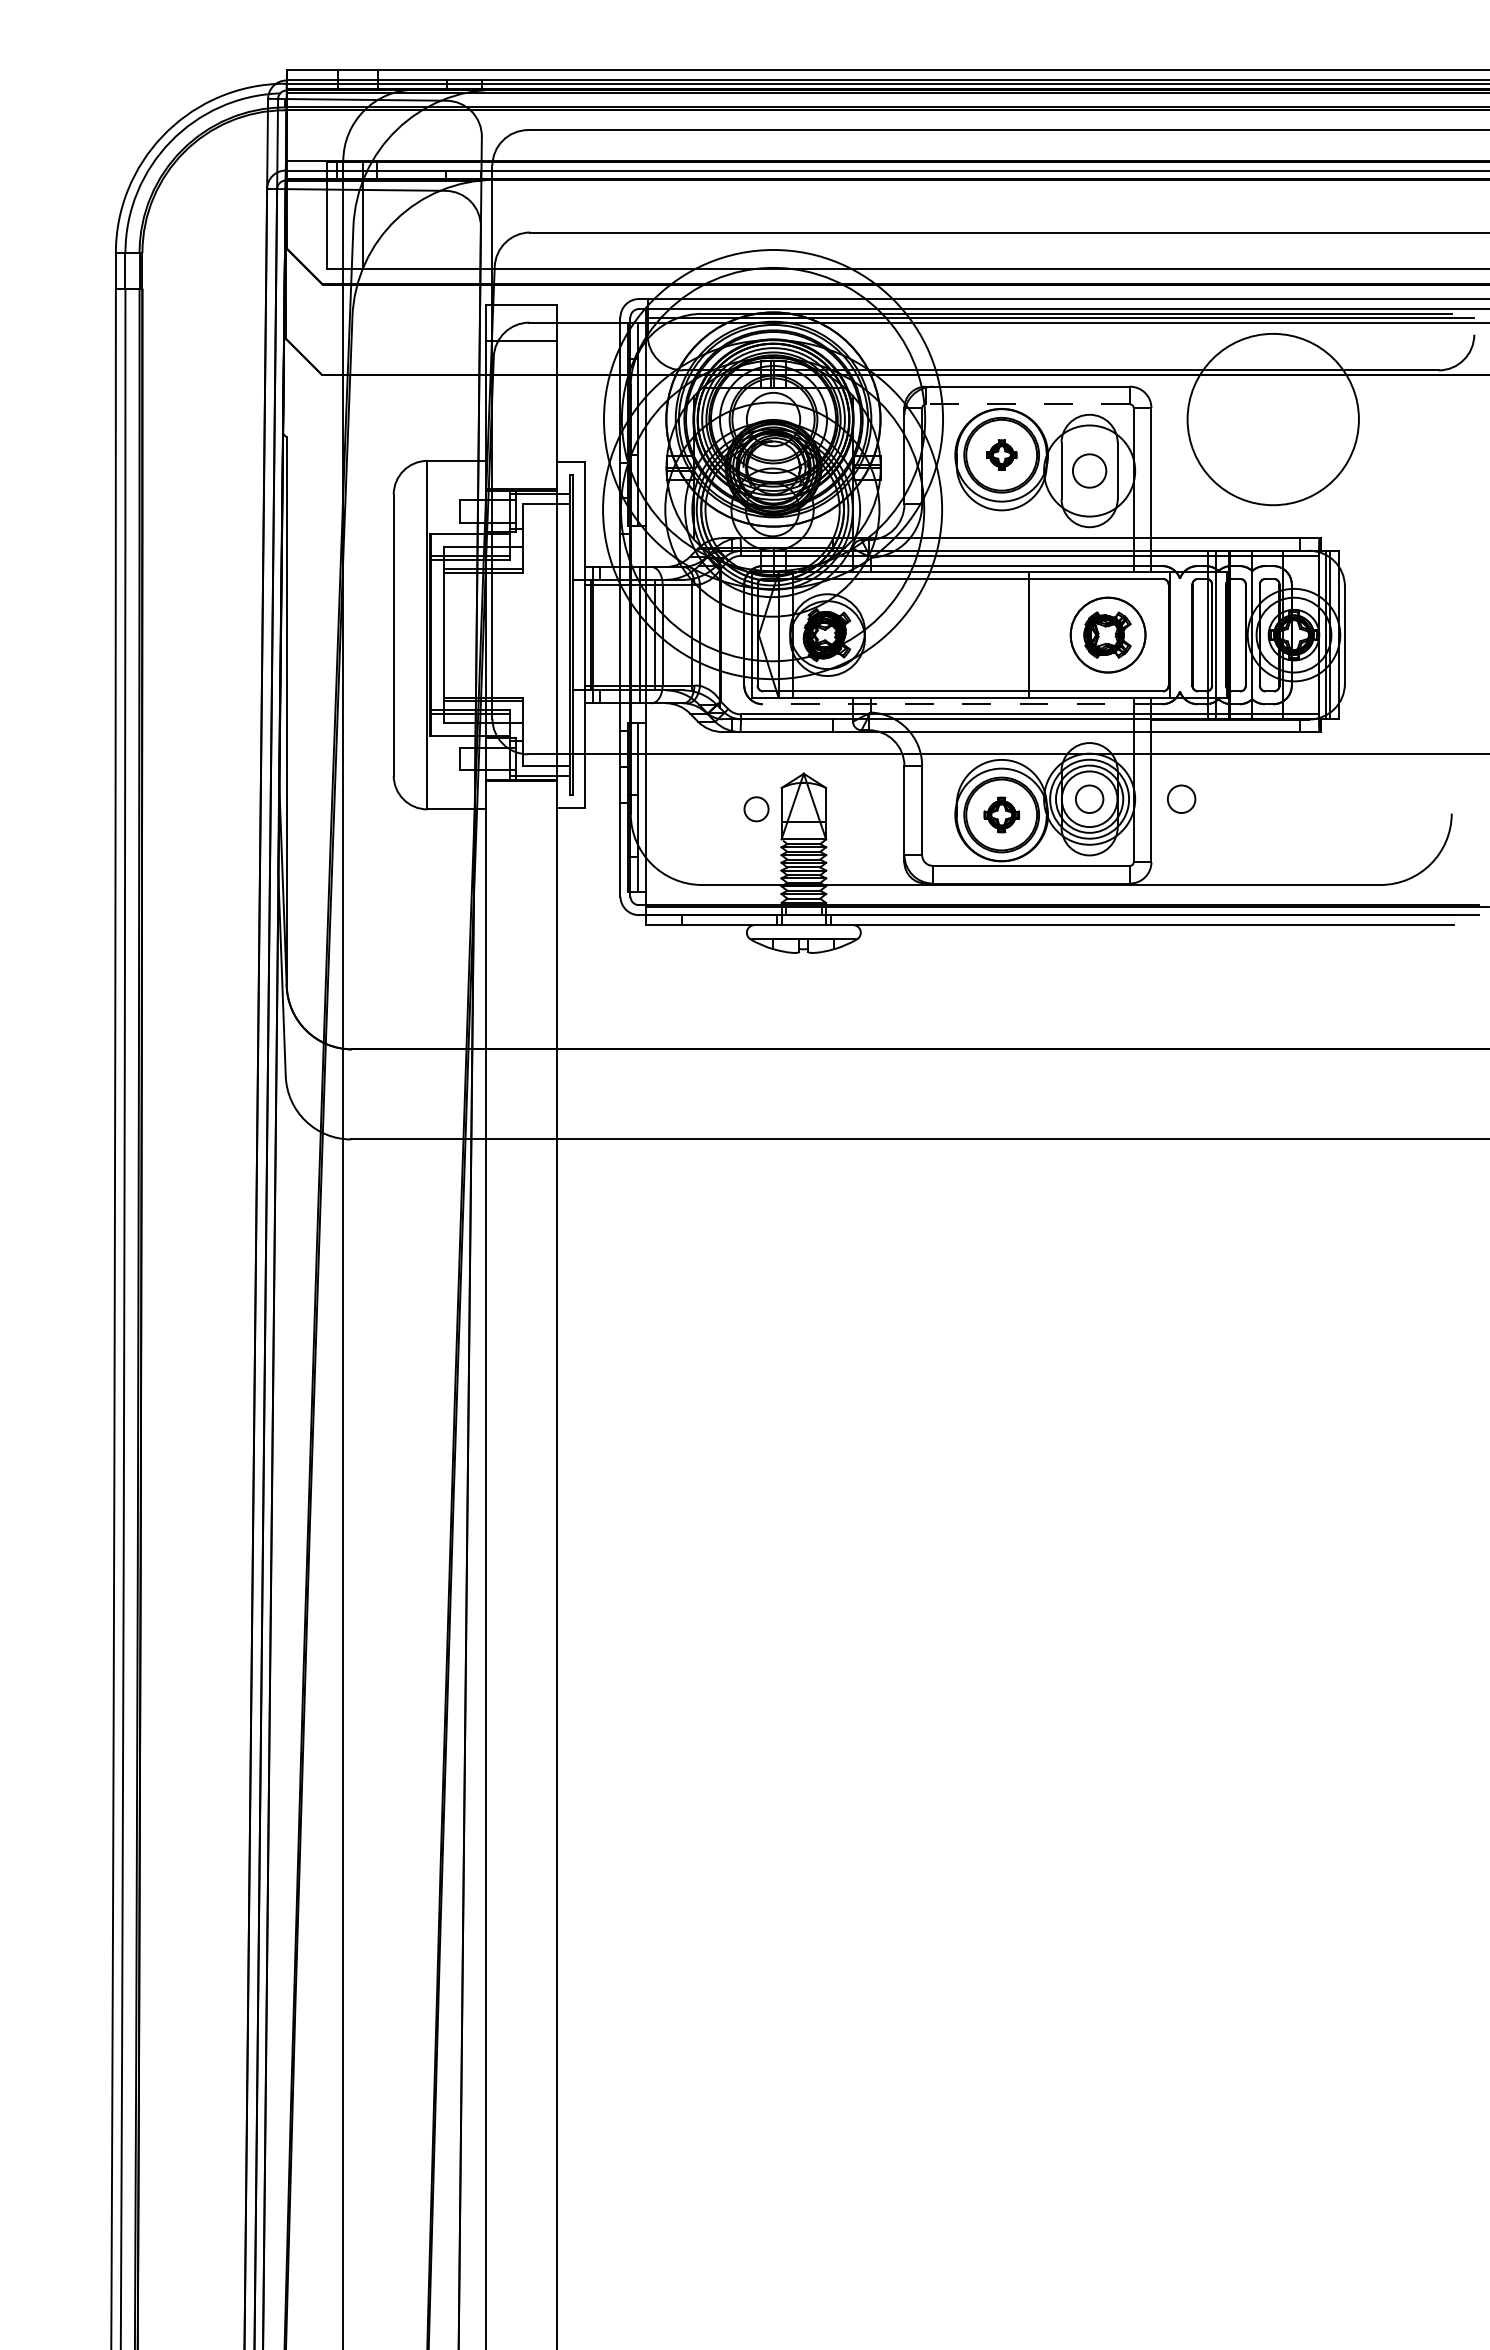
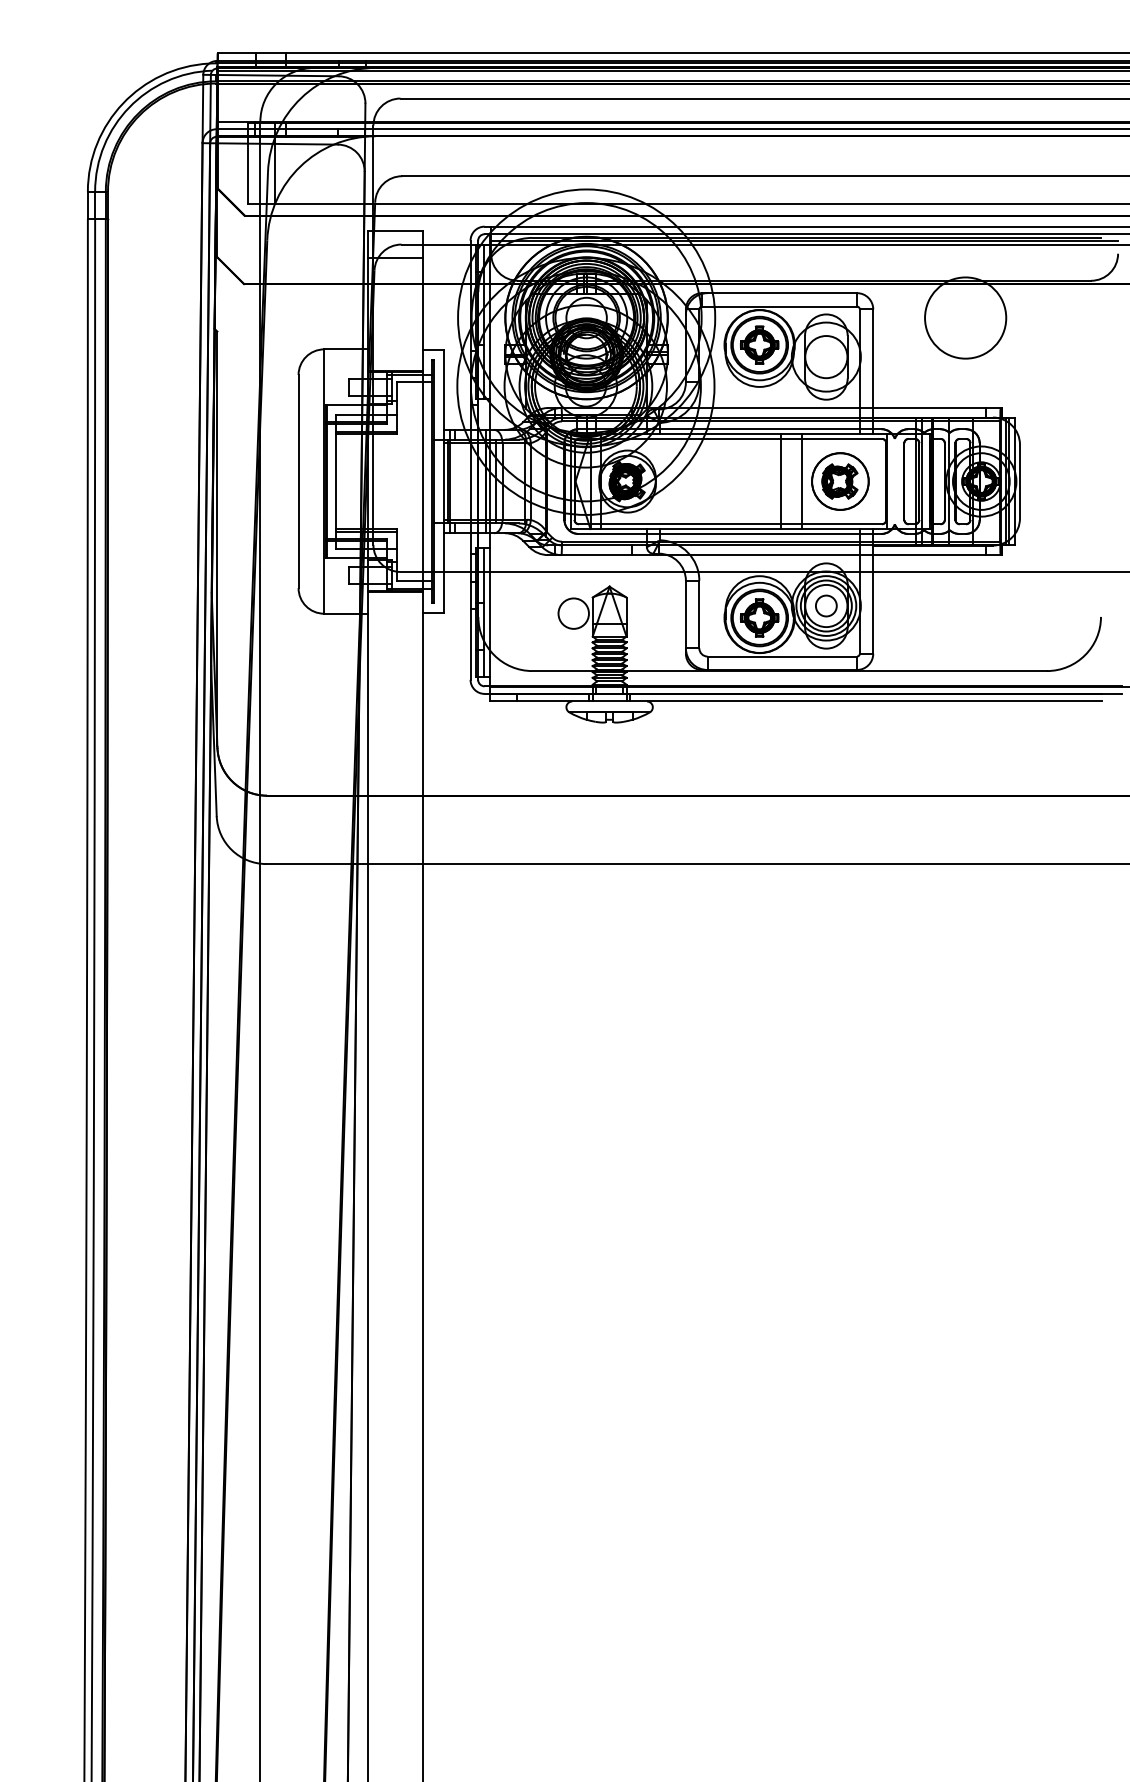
line: (1027, 404) -> (779, 306), dashed -> solid
circle: (1272, 419) -> (965, 318), size x0.62
part: (1001, 454) -> (759, 344), size x1.67
circle: (1089, 470) -> (826, 356), size x1.67
line: (1057, 634) -> (802, 481), added
line: (962, 704) -> (729, 534), dashed -> solid
circle: (1181, 798) -> (896, 605), removed
circle: (756, 809) -> (573, 613), size x1.67
part: (1001, 814) -> (759, 617), size x1.43

